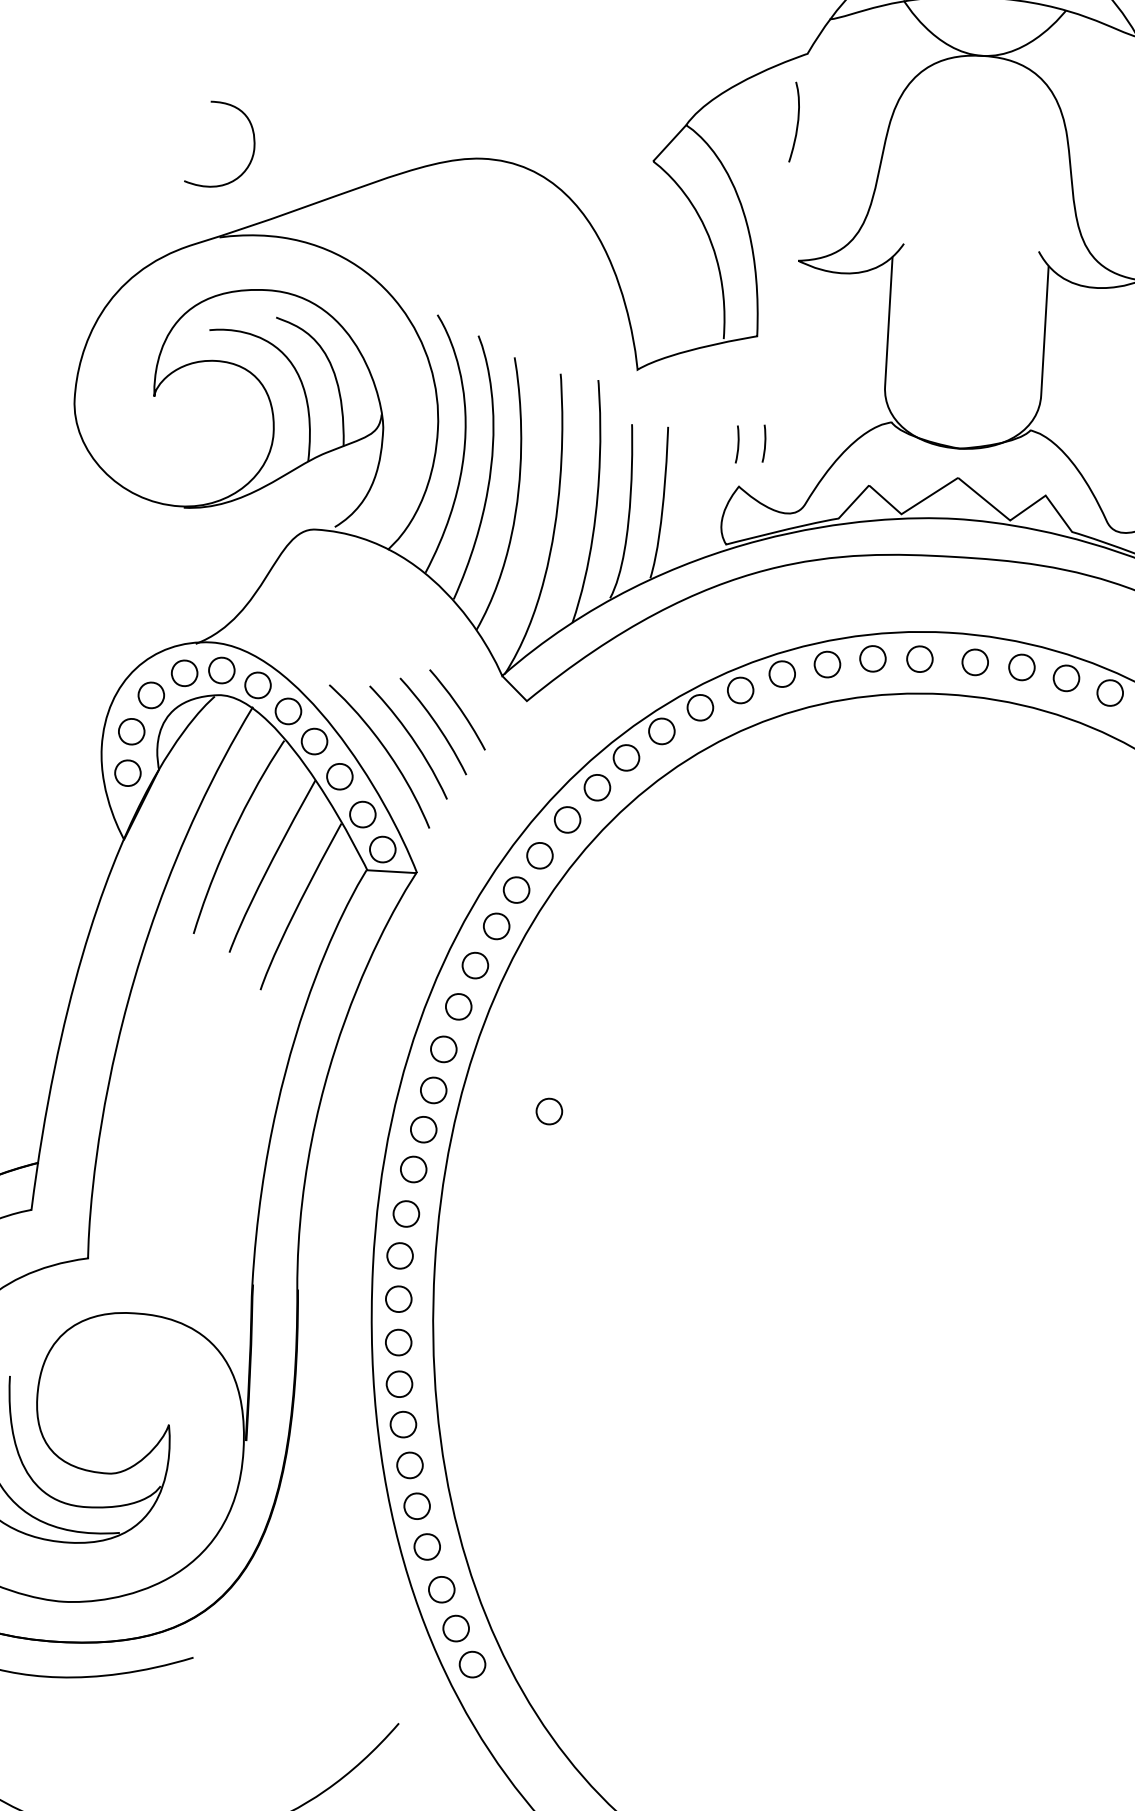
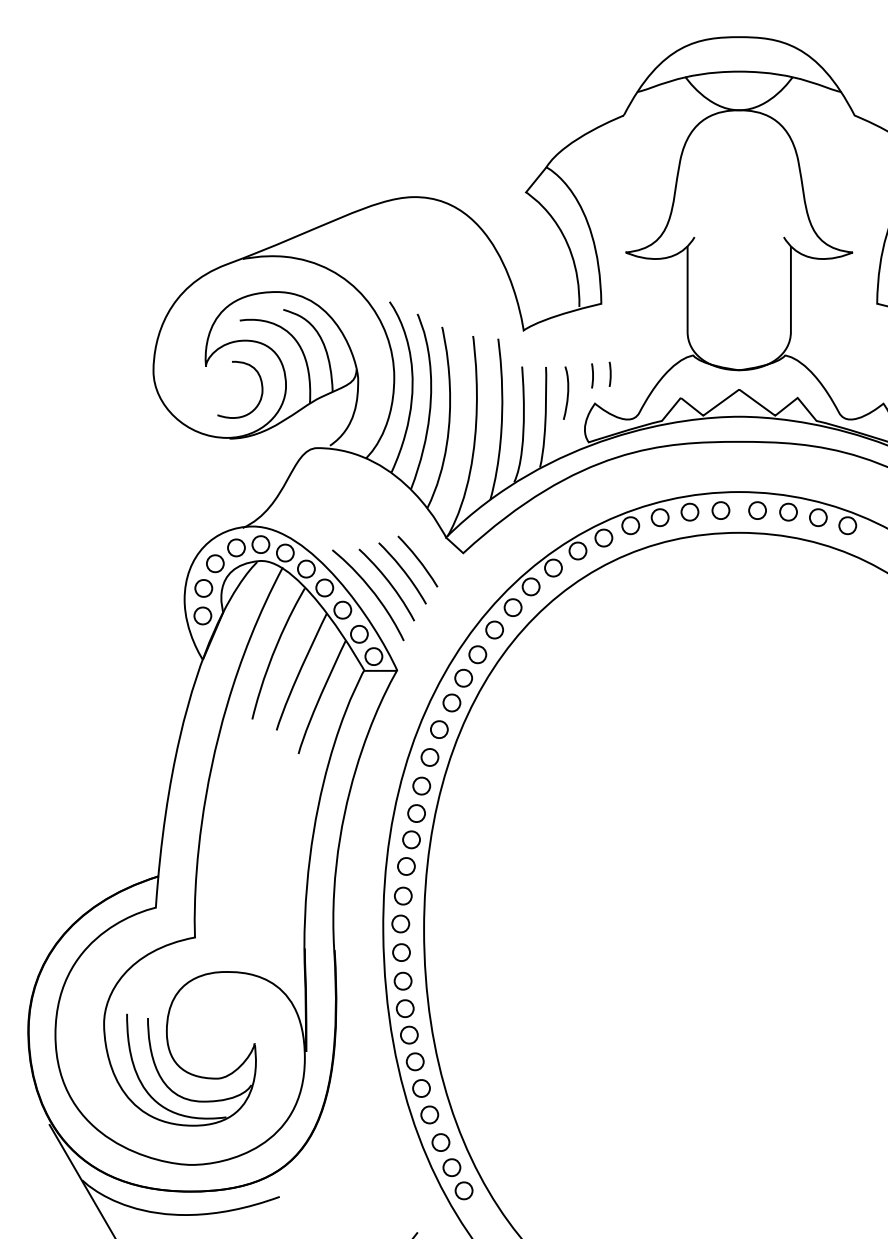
curve: (797, 121) -> (567, 392), moved
curve: (252, 146) -> (261, 389), moved
part: (549, 1110) -> (493, 822), removed

